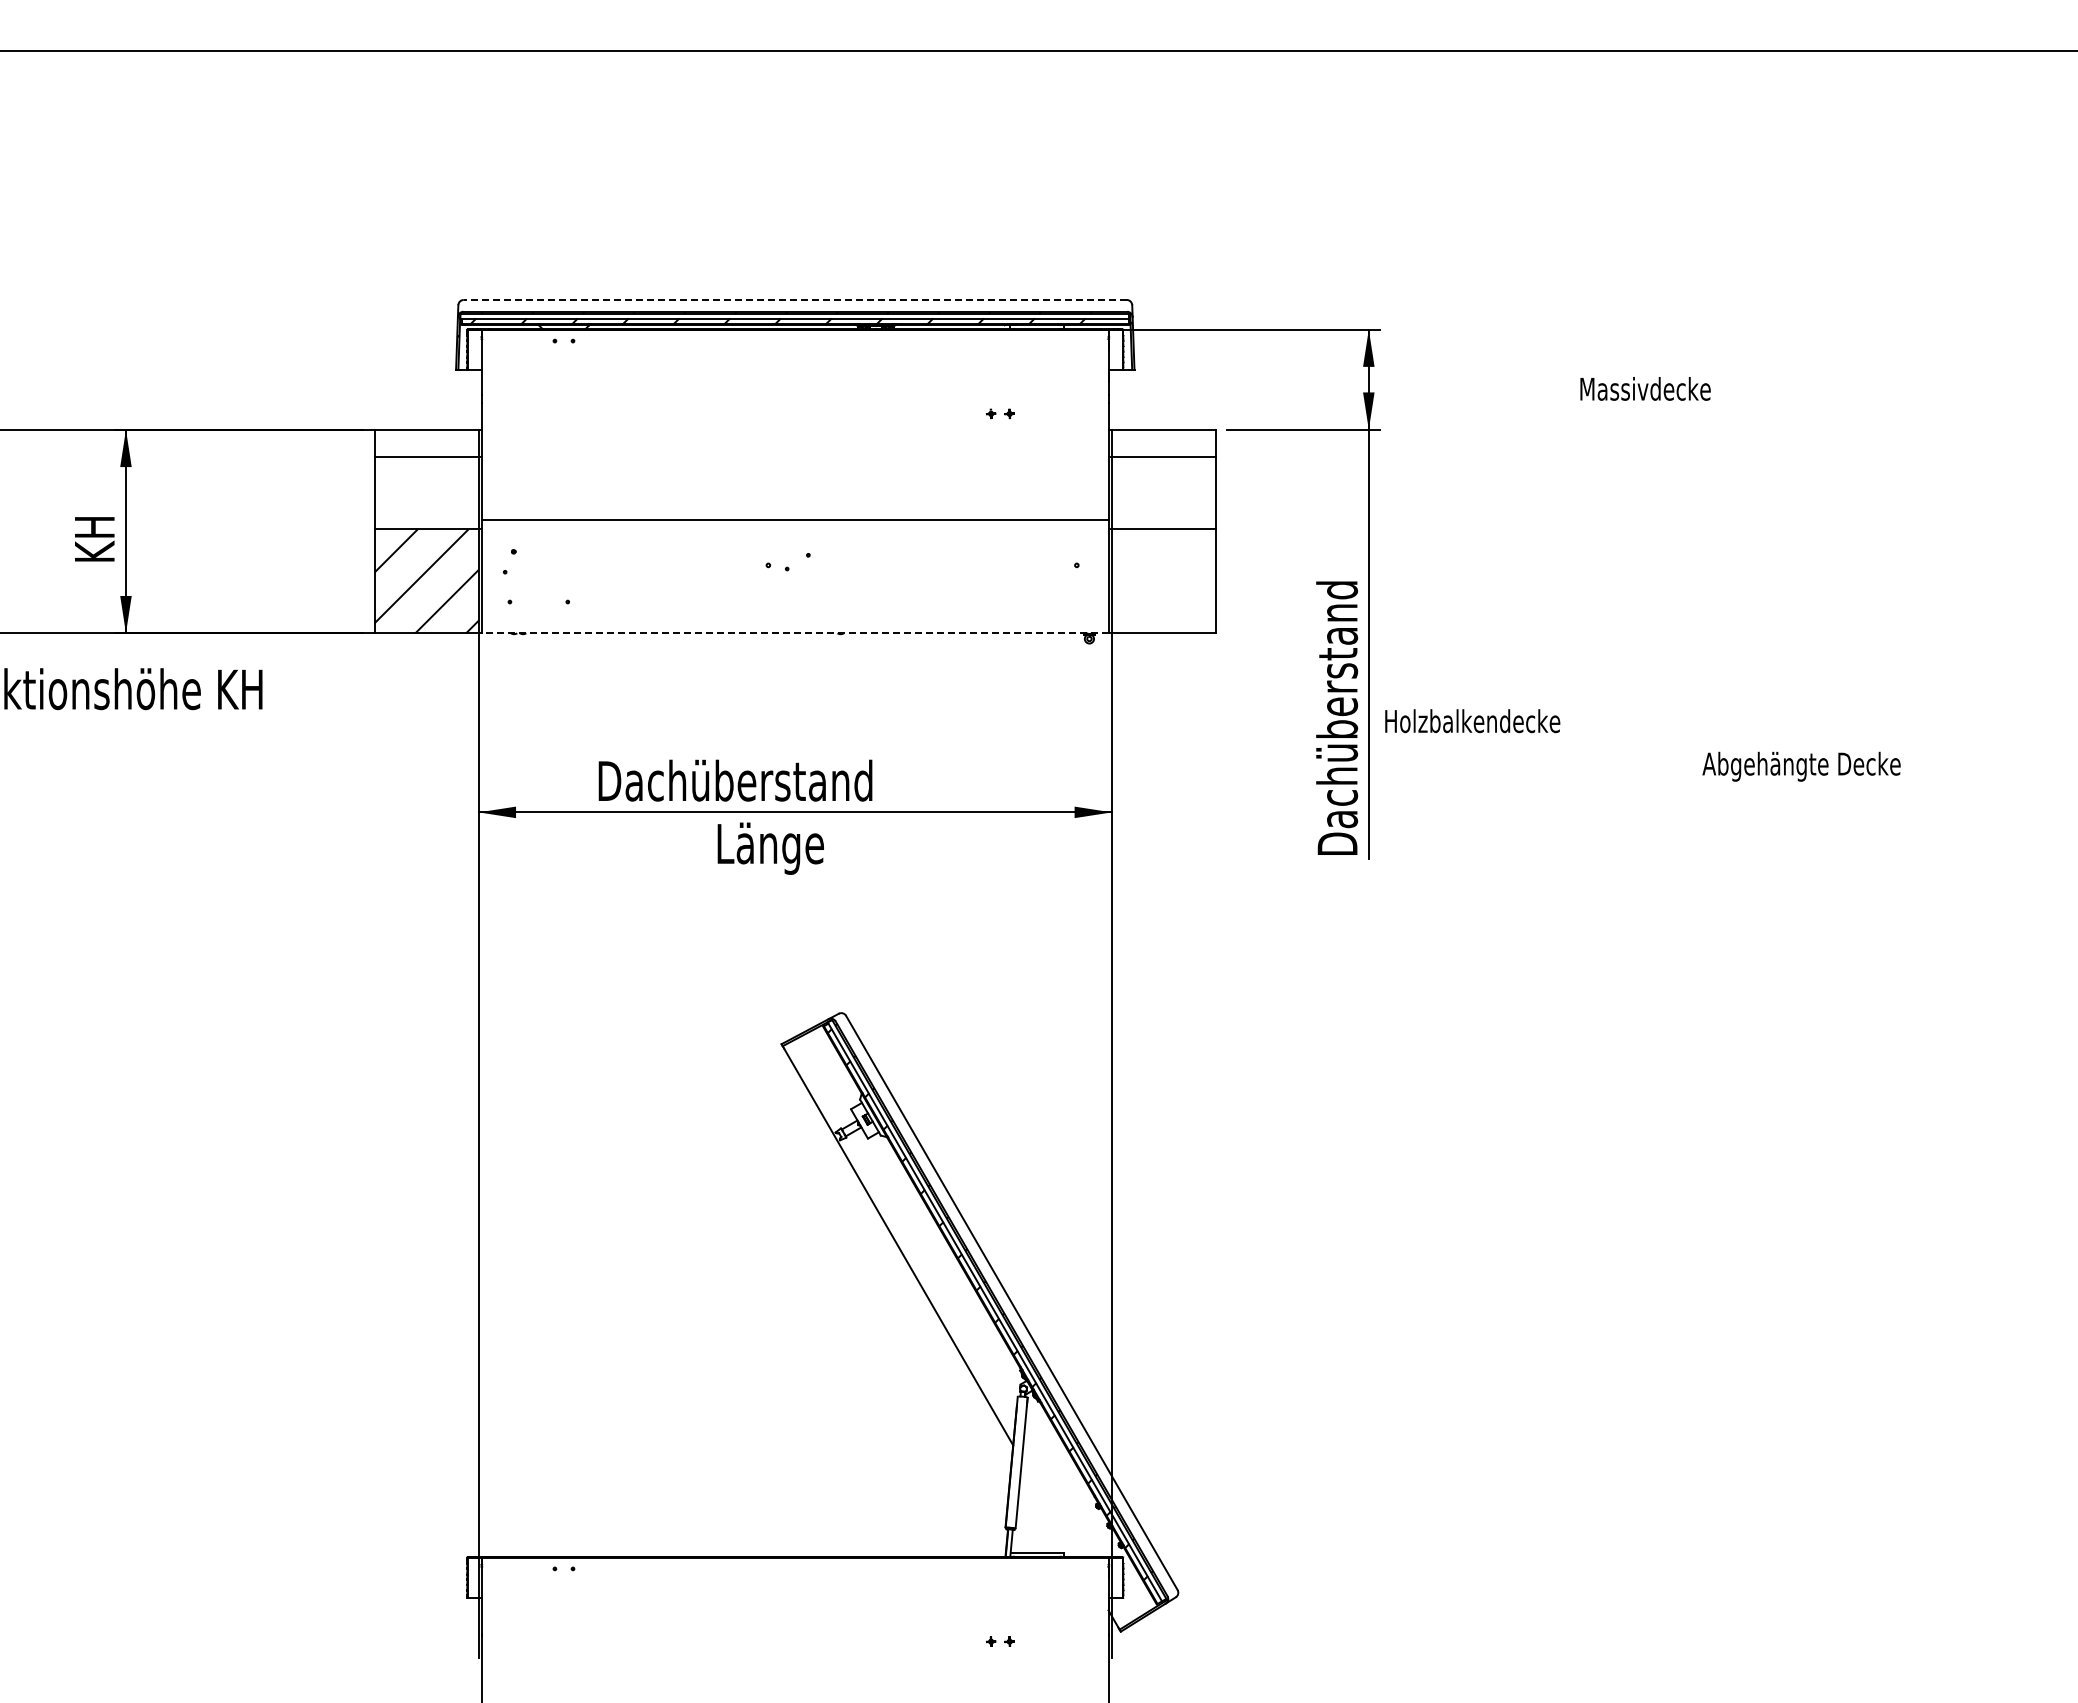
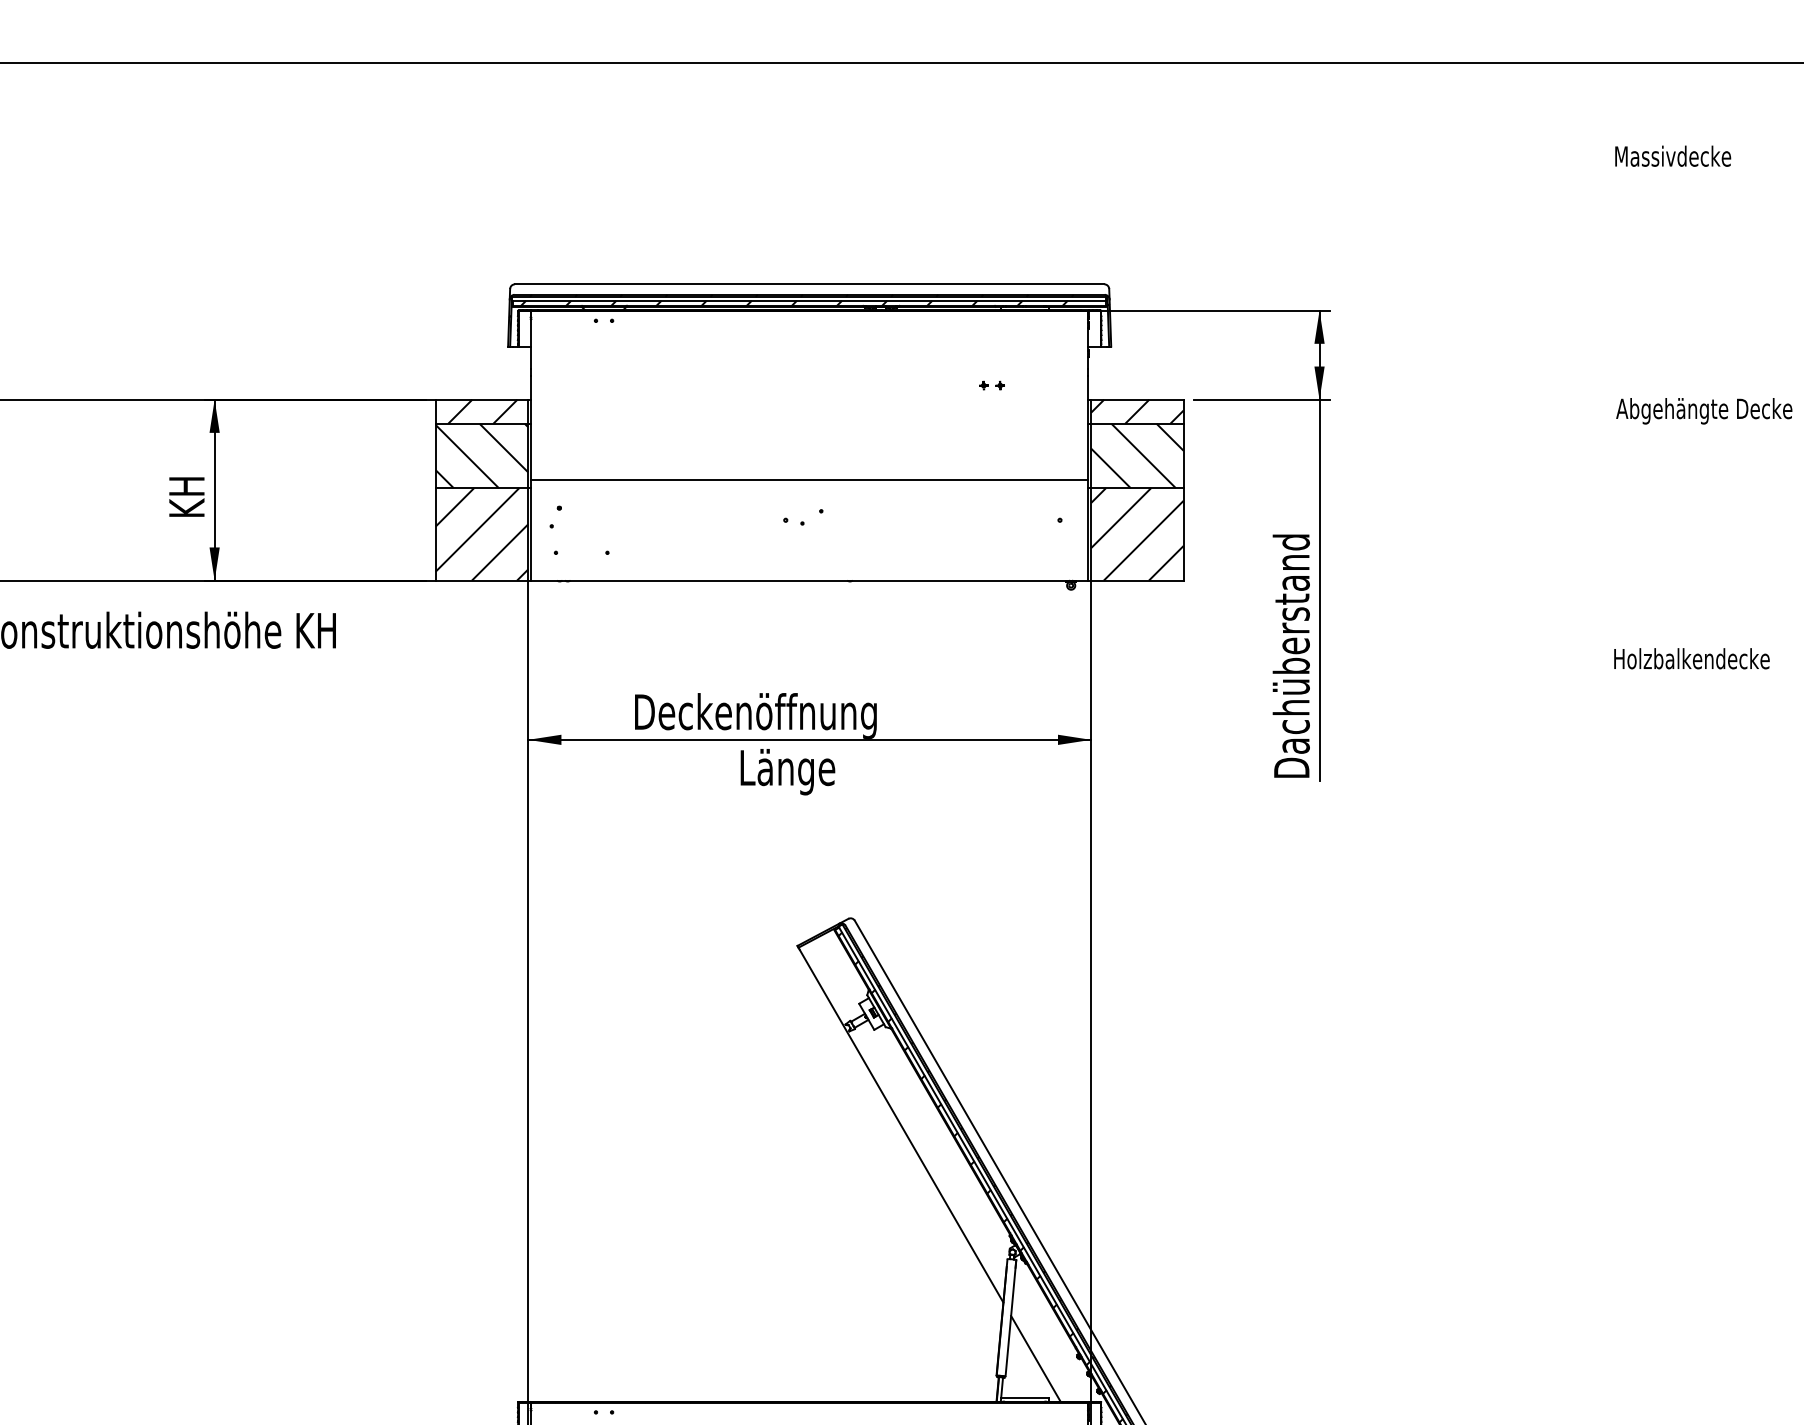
line: (795, 299) -> (809, 283), dashed -> solid
text: (1645, 388) -> (1673, 155), moved
hatch: (427, 442) -> (482, 411), added
hatch: (1163, 442) -> (1137, 411), added
hatch: (426, 492) -> (481, 455), added
hatch: (1163, 492) -> (1137, 455), added
hatch: (1163, 581) -> (1137, 534), added
line: (794, 633) -> (808, 580), dashed -> solid
text: (1472, 721) -> (1691, 659), moved
text: (1801, 766) -> (1704, 411), moved
text: (748, 784) -> (768, 715), Dachüberstand -> Deckenöffnung
line: (1049, 1508) -> (1035, 1358), added

